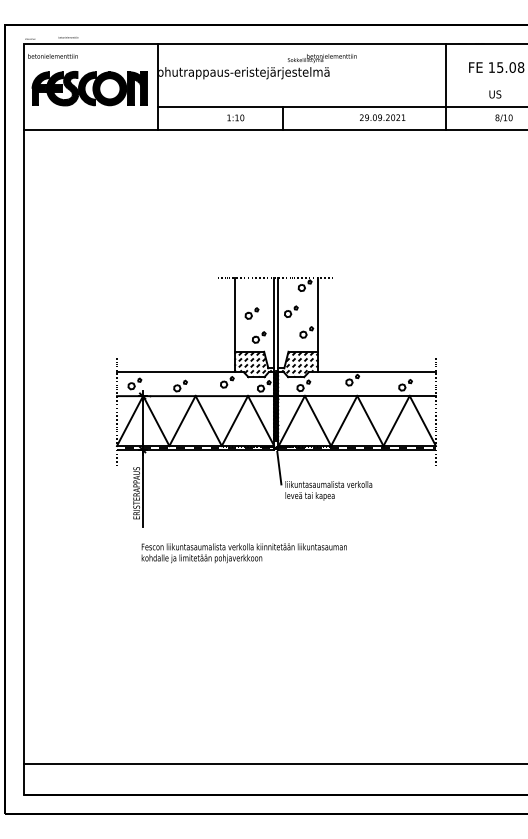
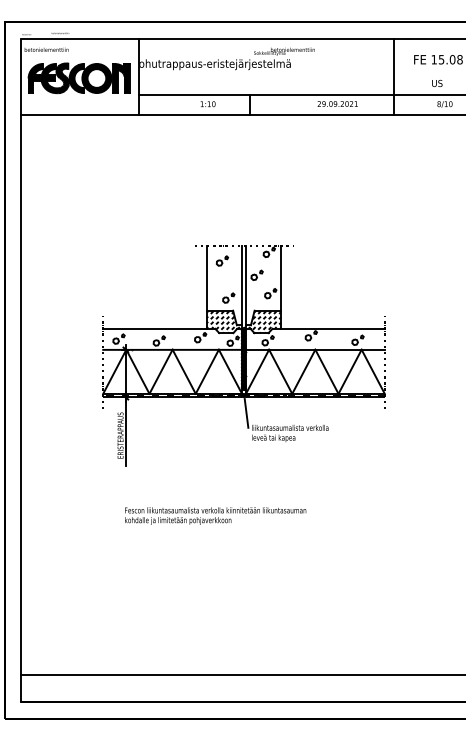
part: (251, 313) -> (221, 261), moved
text: (243, 553) -> (214, 516), moved

